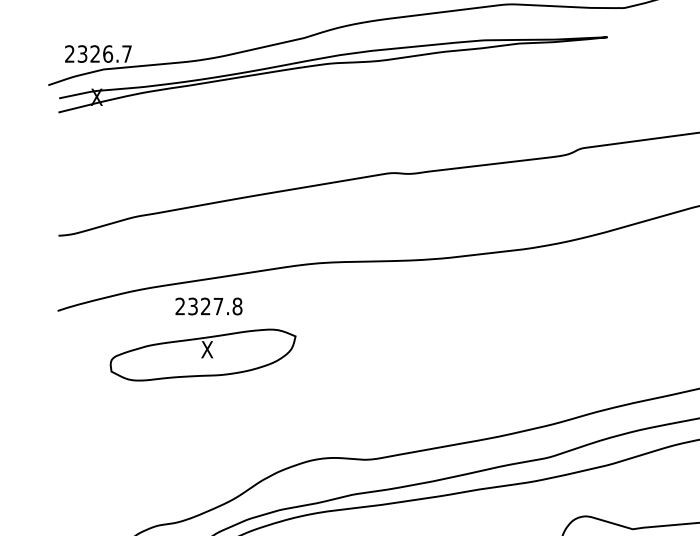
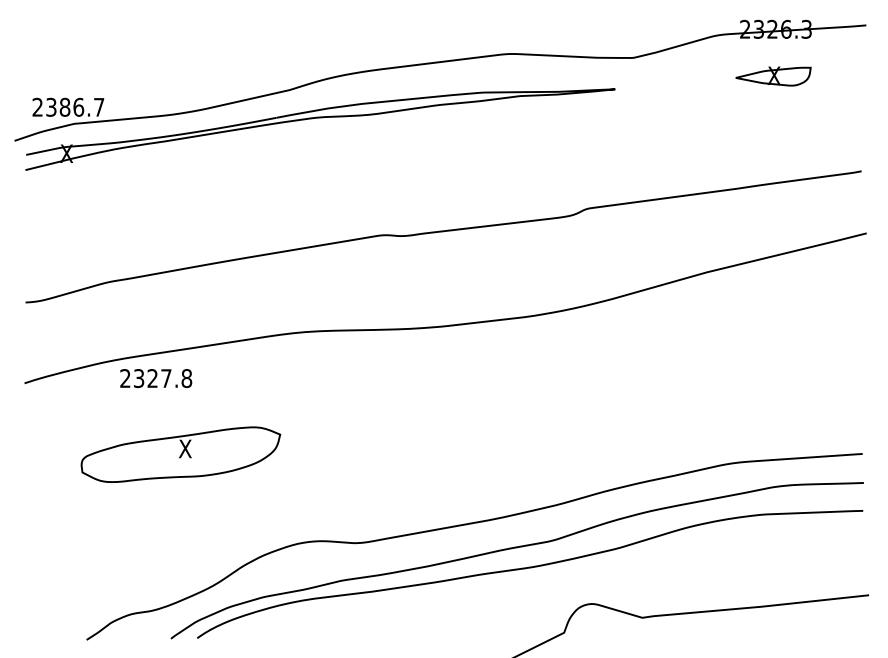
text: (94, 53) -> (64, 106), 2326.7 -> 2386.7
text: (209, 306) -> (156, 378), moved
part: (202, 354) -> (180, 454), moved

